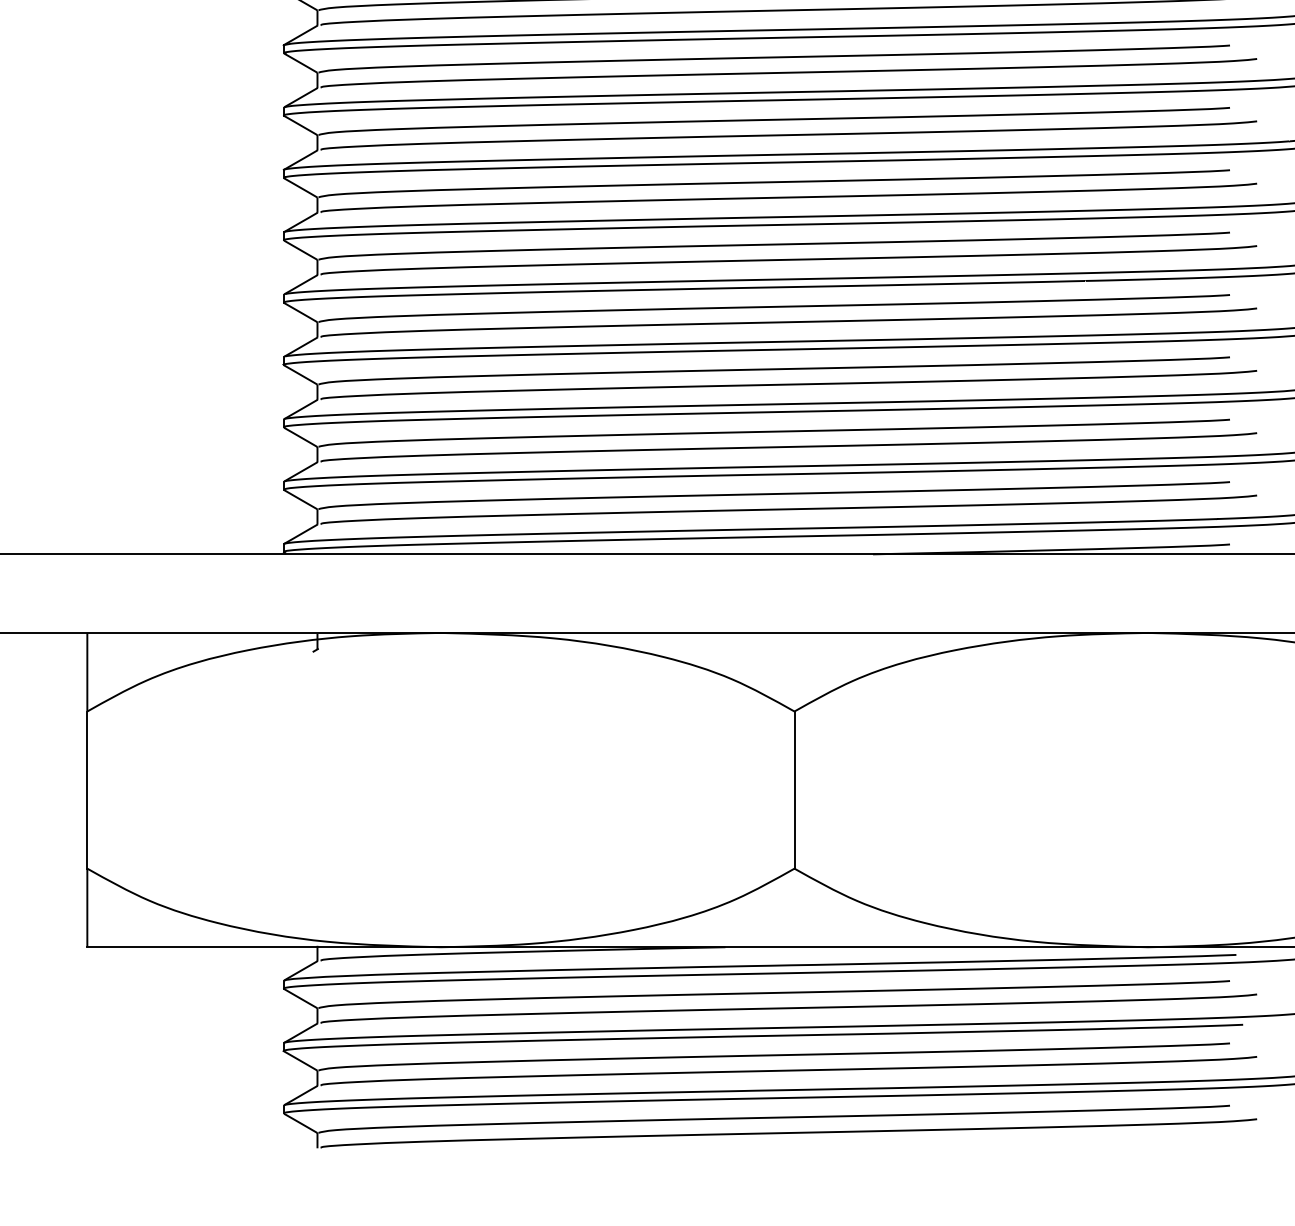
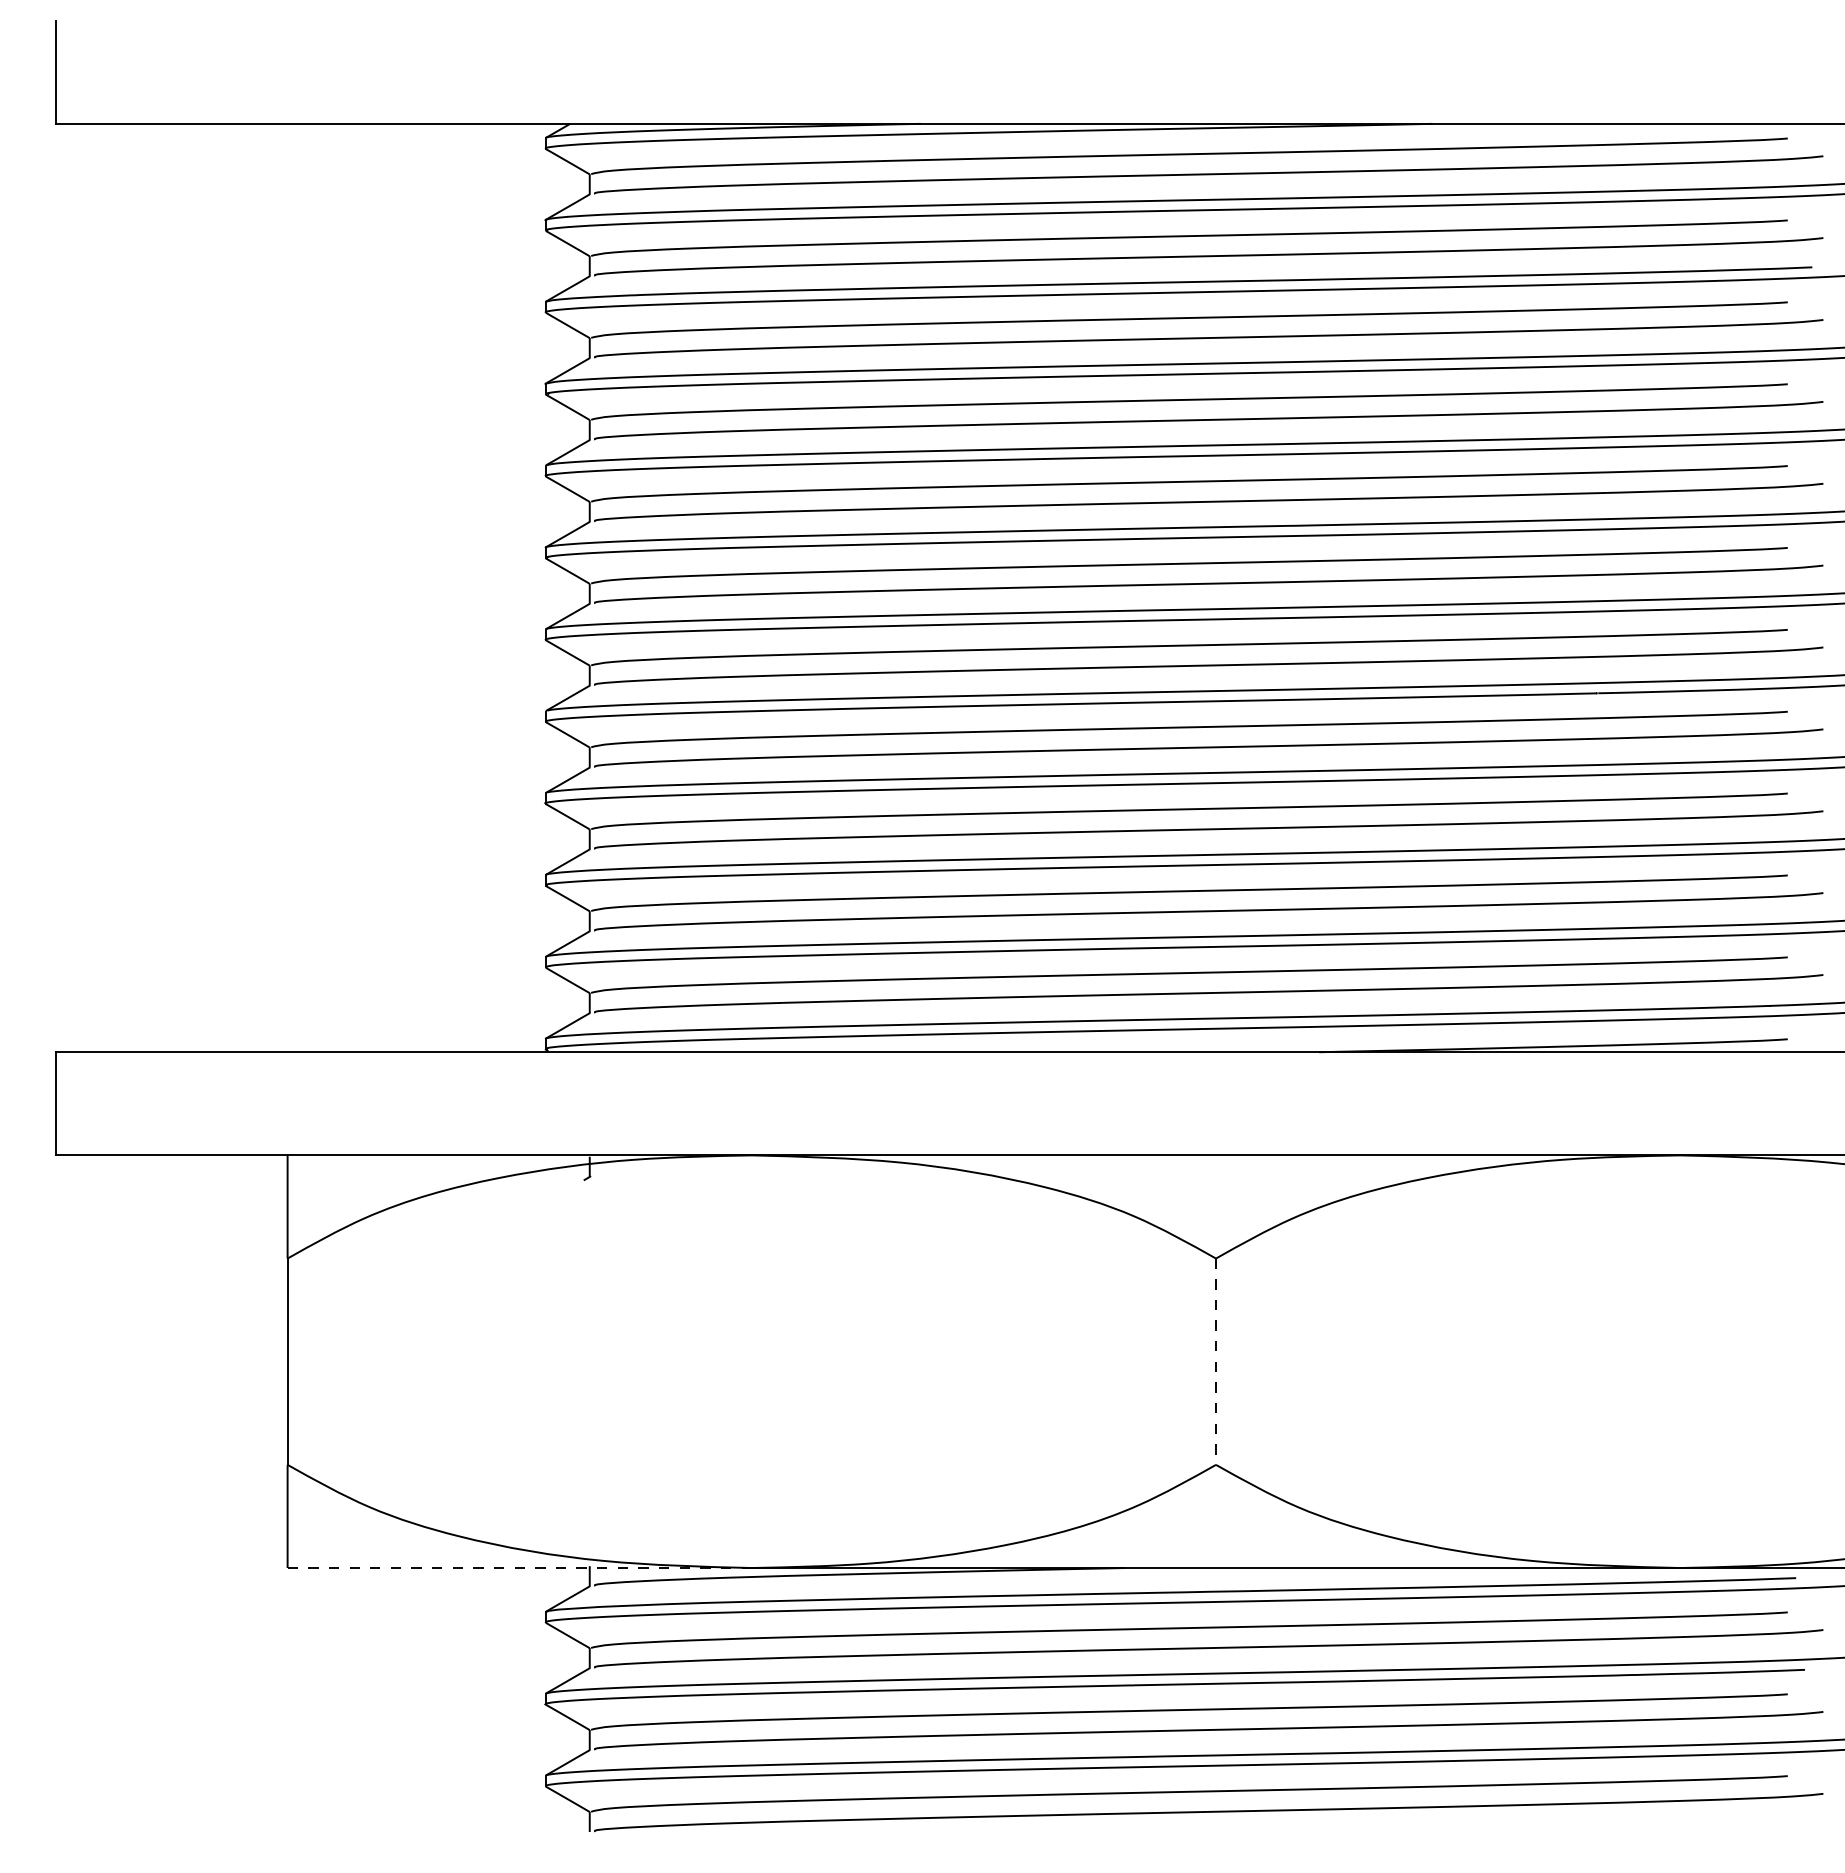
line: (794, 790) -> (1216, 1362), solid -> dashed
line: (263, 947) -> (519, 1568), solid -> dashed

